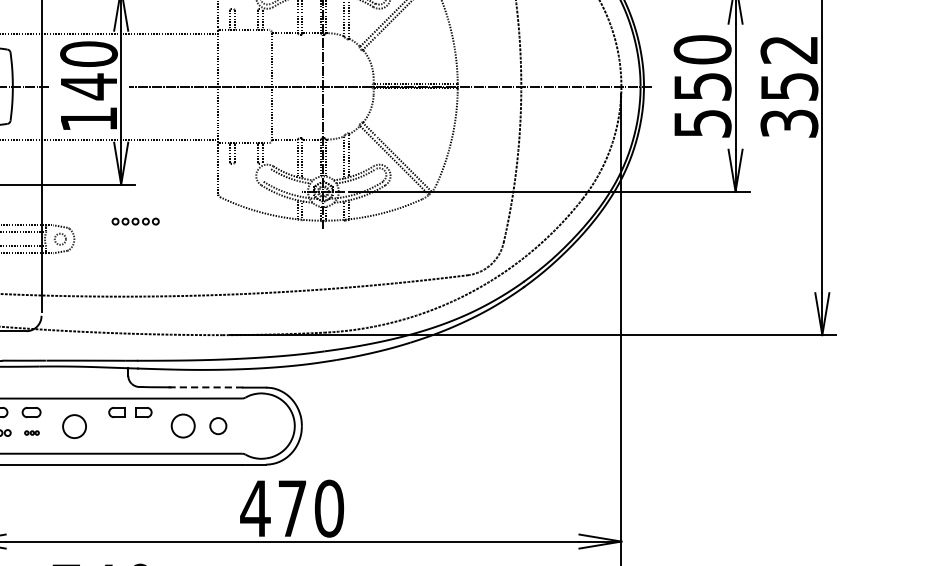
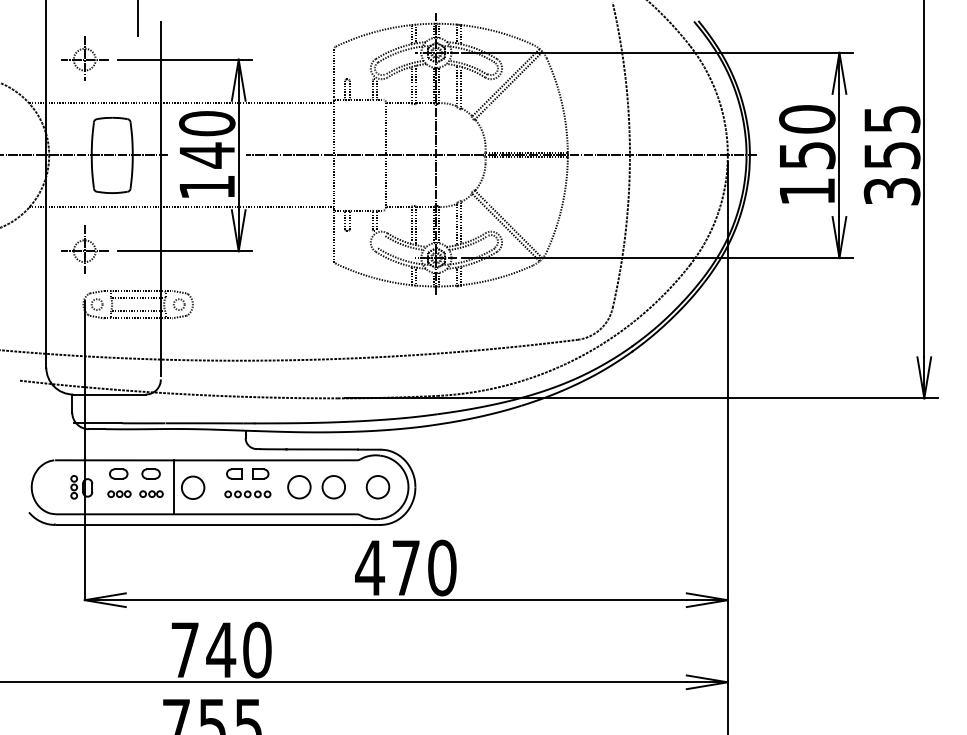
text: (788, 49) -> (891, 119), 352 -> 355
text: (702, 123) -> (807, 191), 550 -> 150
part: (135, 221) -> (247, 494), moved
line: (206, 387) -> (322, 449), dashed -> solid
line: (54, 426) -> (173, 487), added
circle: (218, 426) -> (333, 487), size x1.43
circle: (263, 426) -> (377, 487), added
part: (31, 432) -> (151, 493), size x1.67

